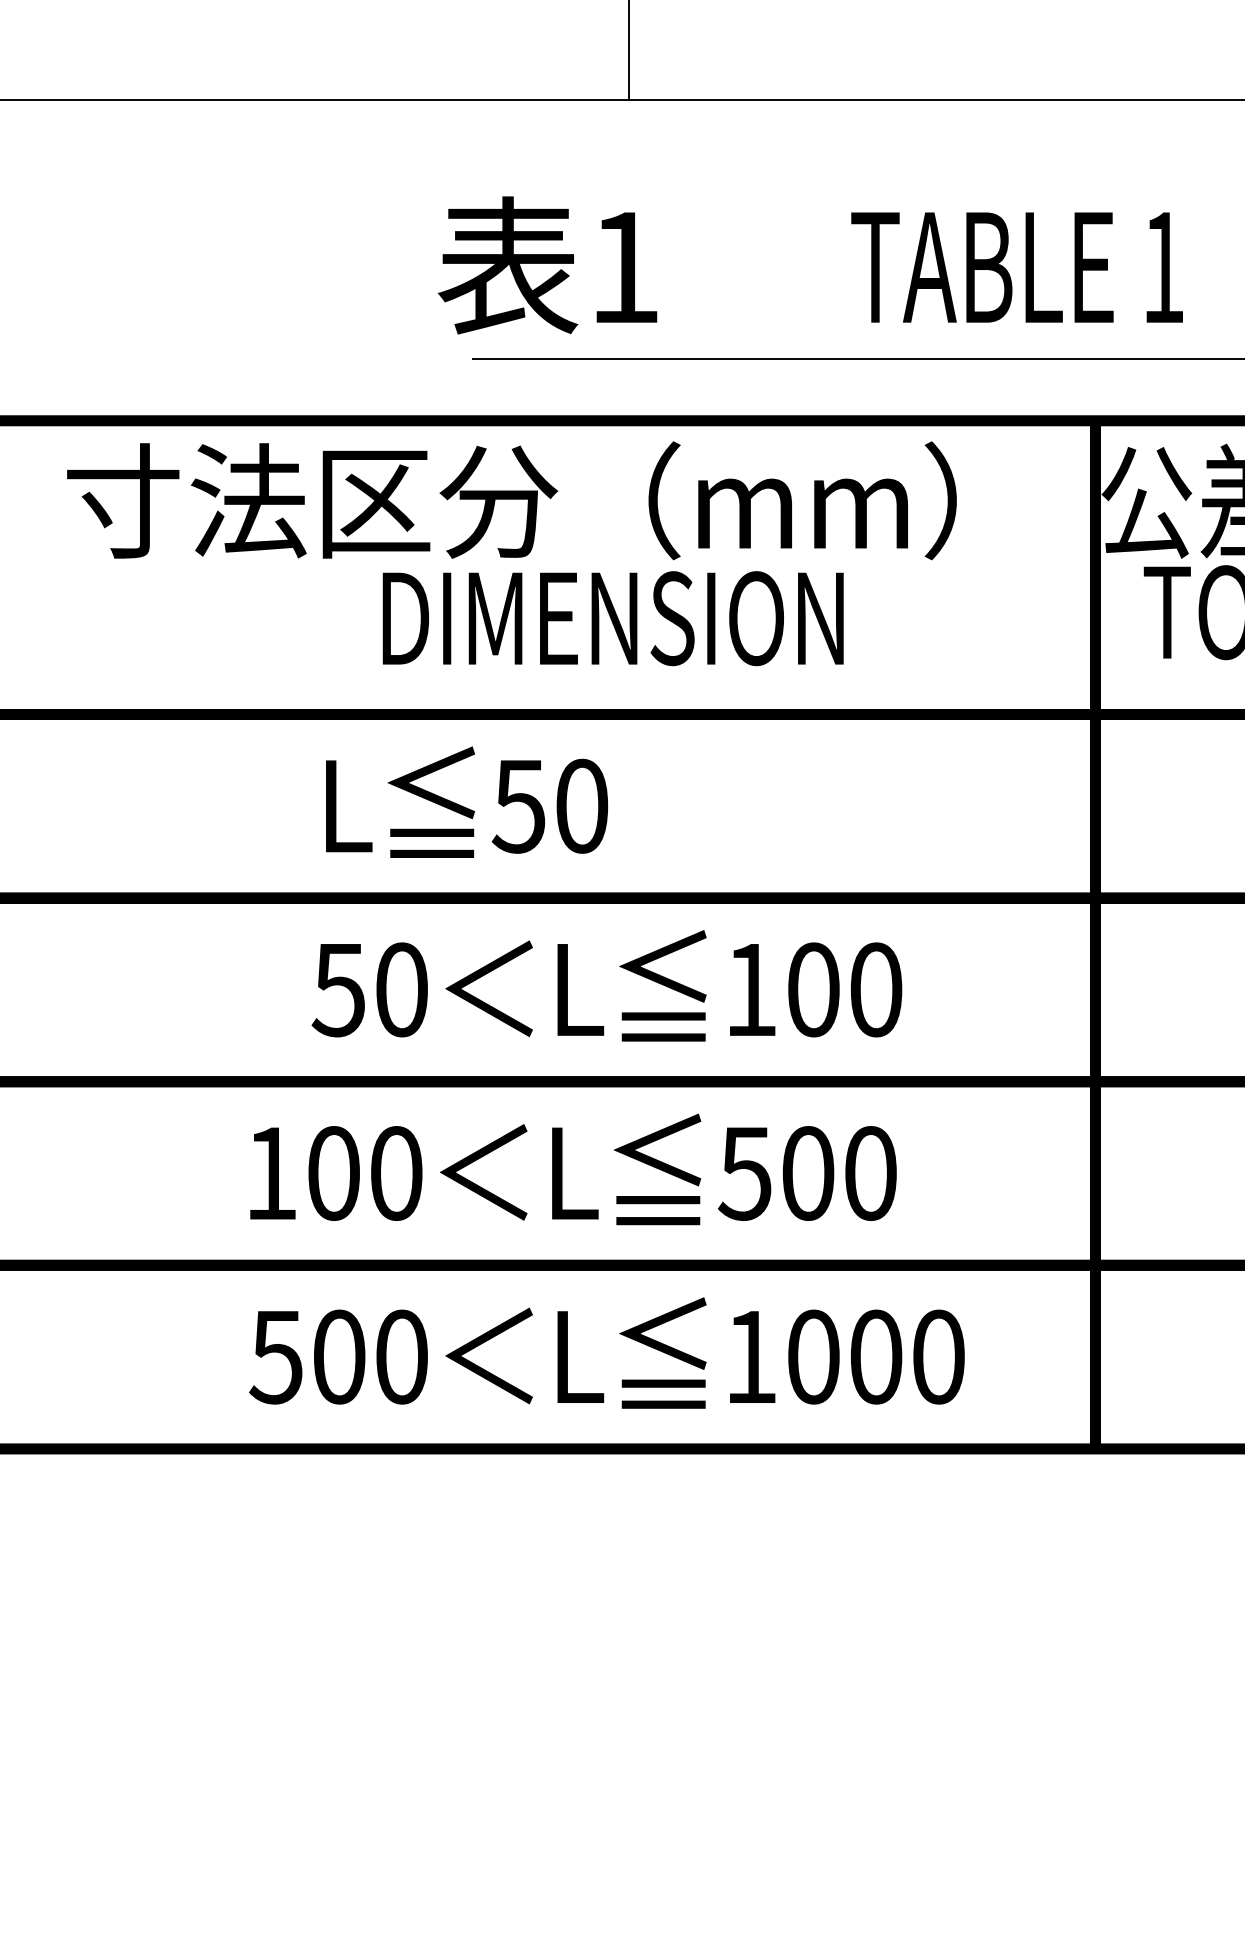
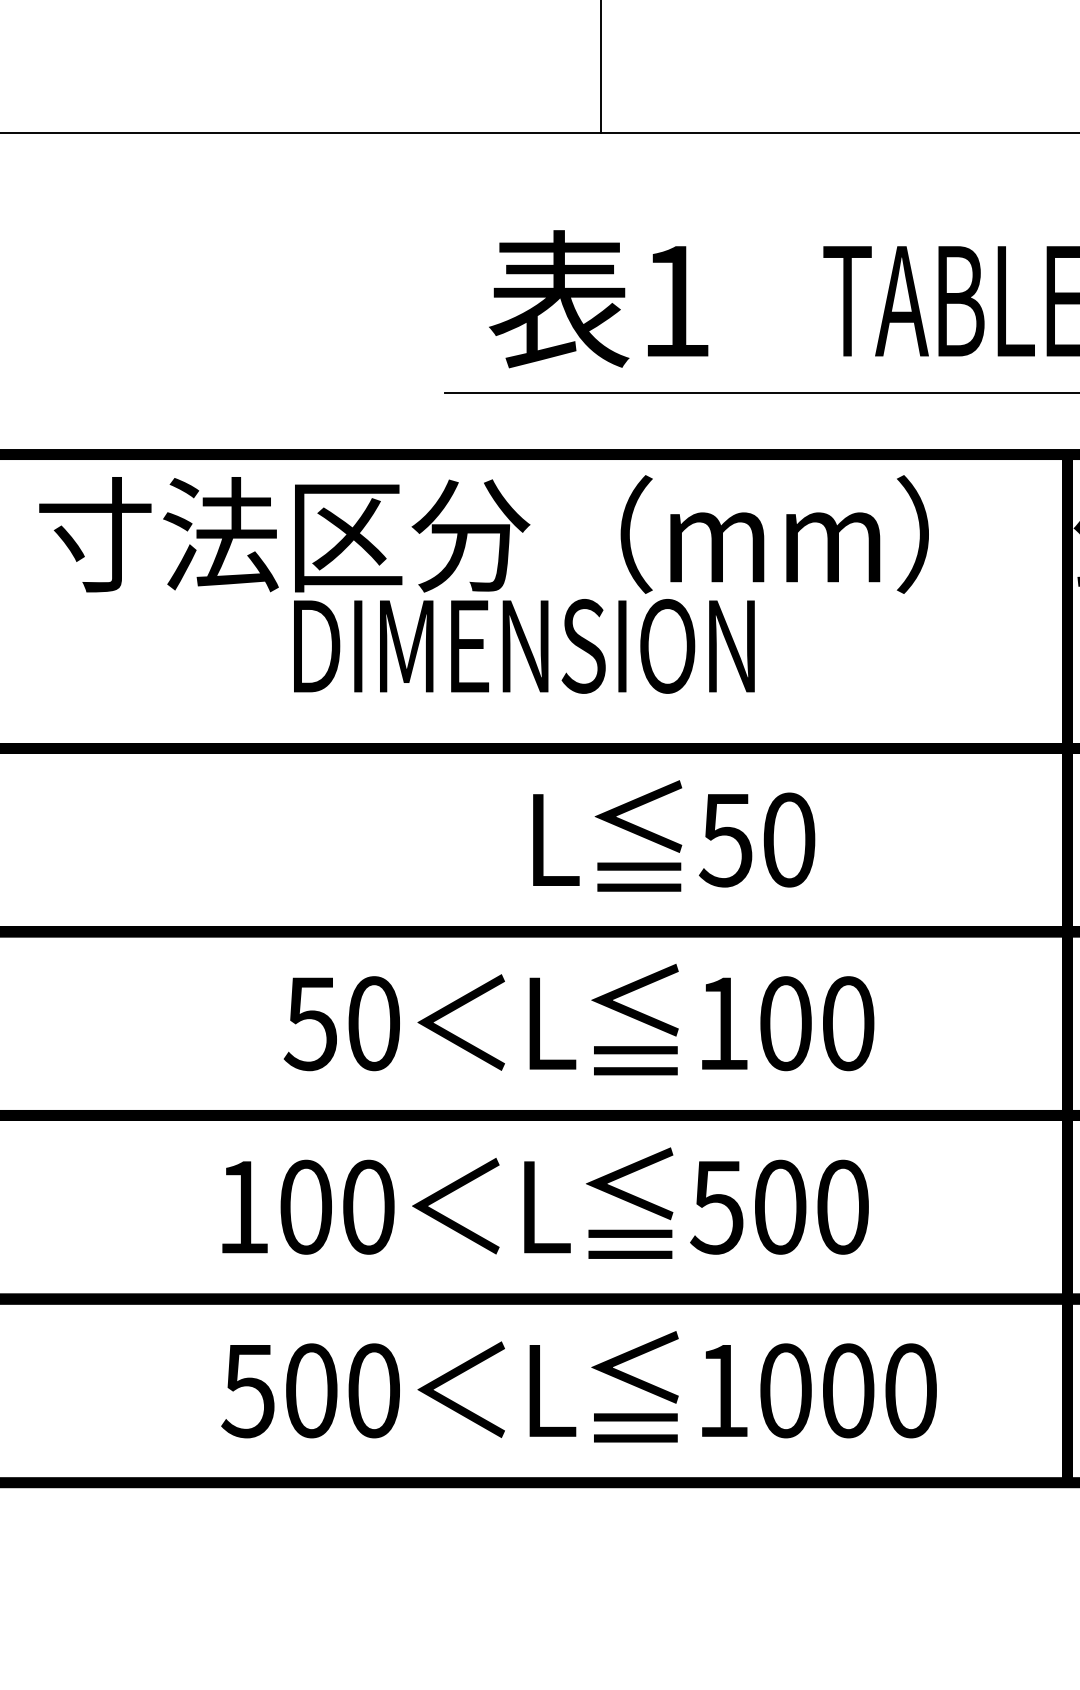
text: (547, 265) -> (598, 299), moved
text: (612, 618) -> (523, 646), moved
text: (467, 801) -> (674, 835), moved

